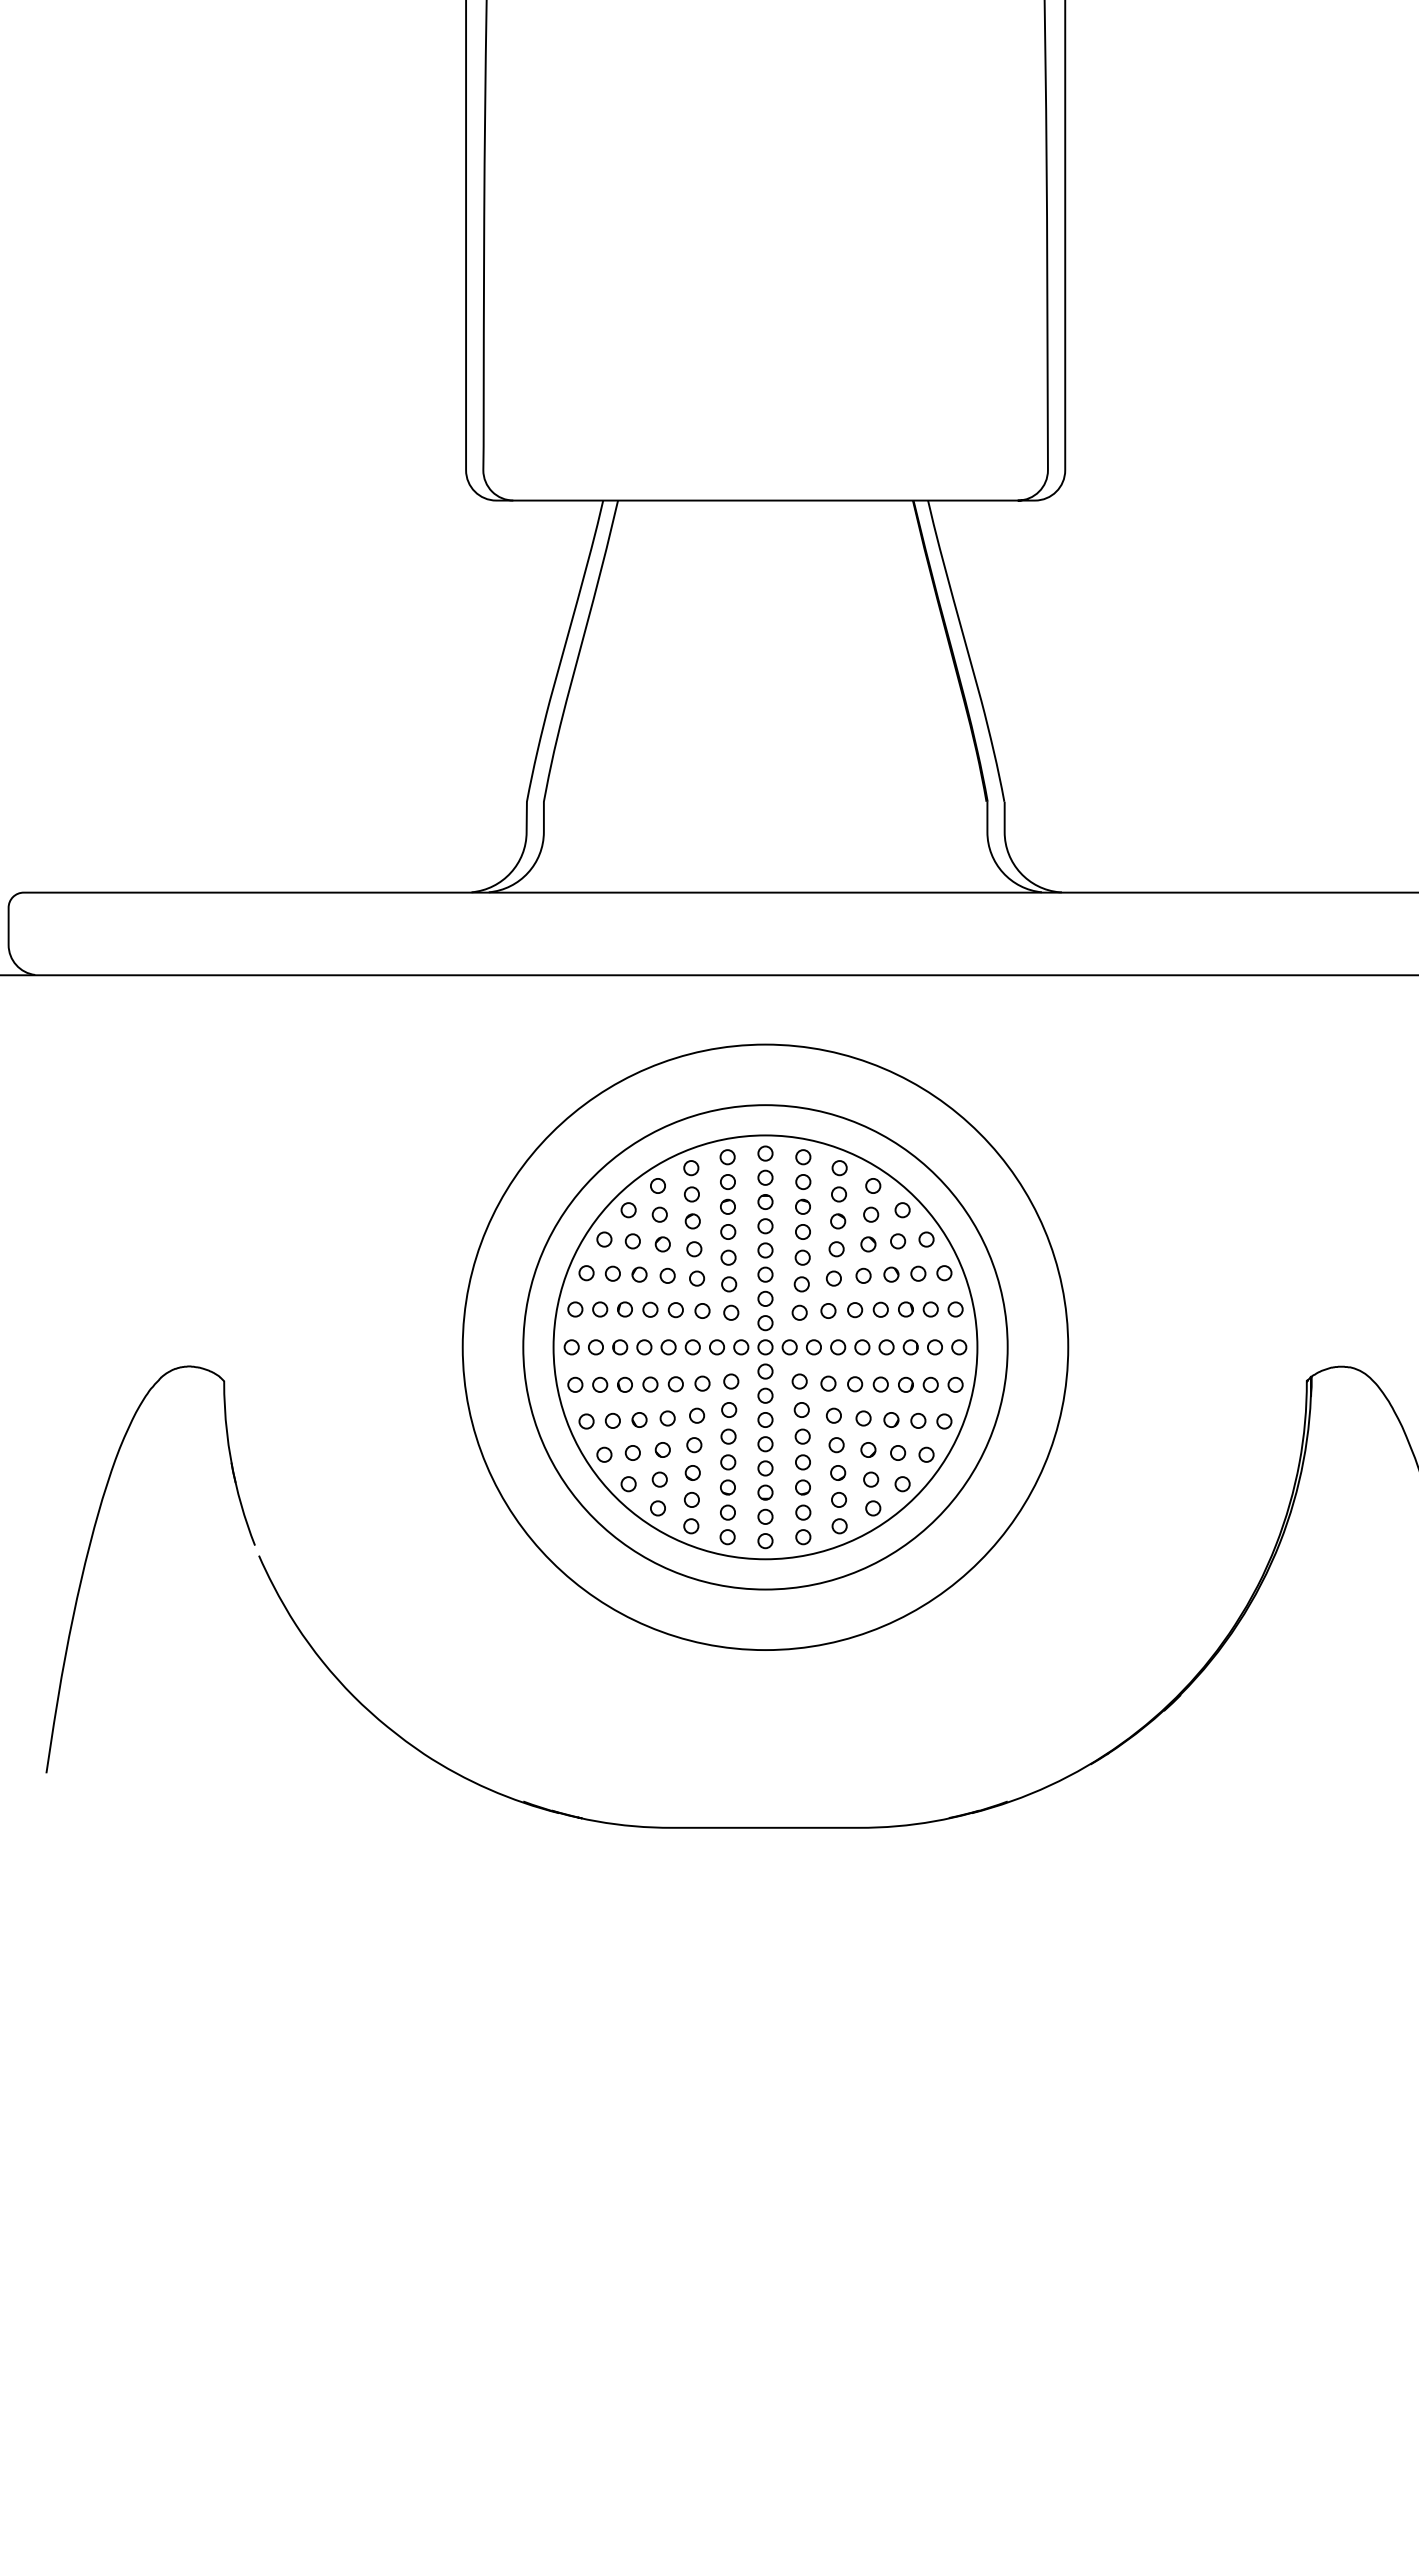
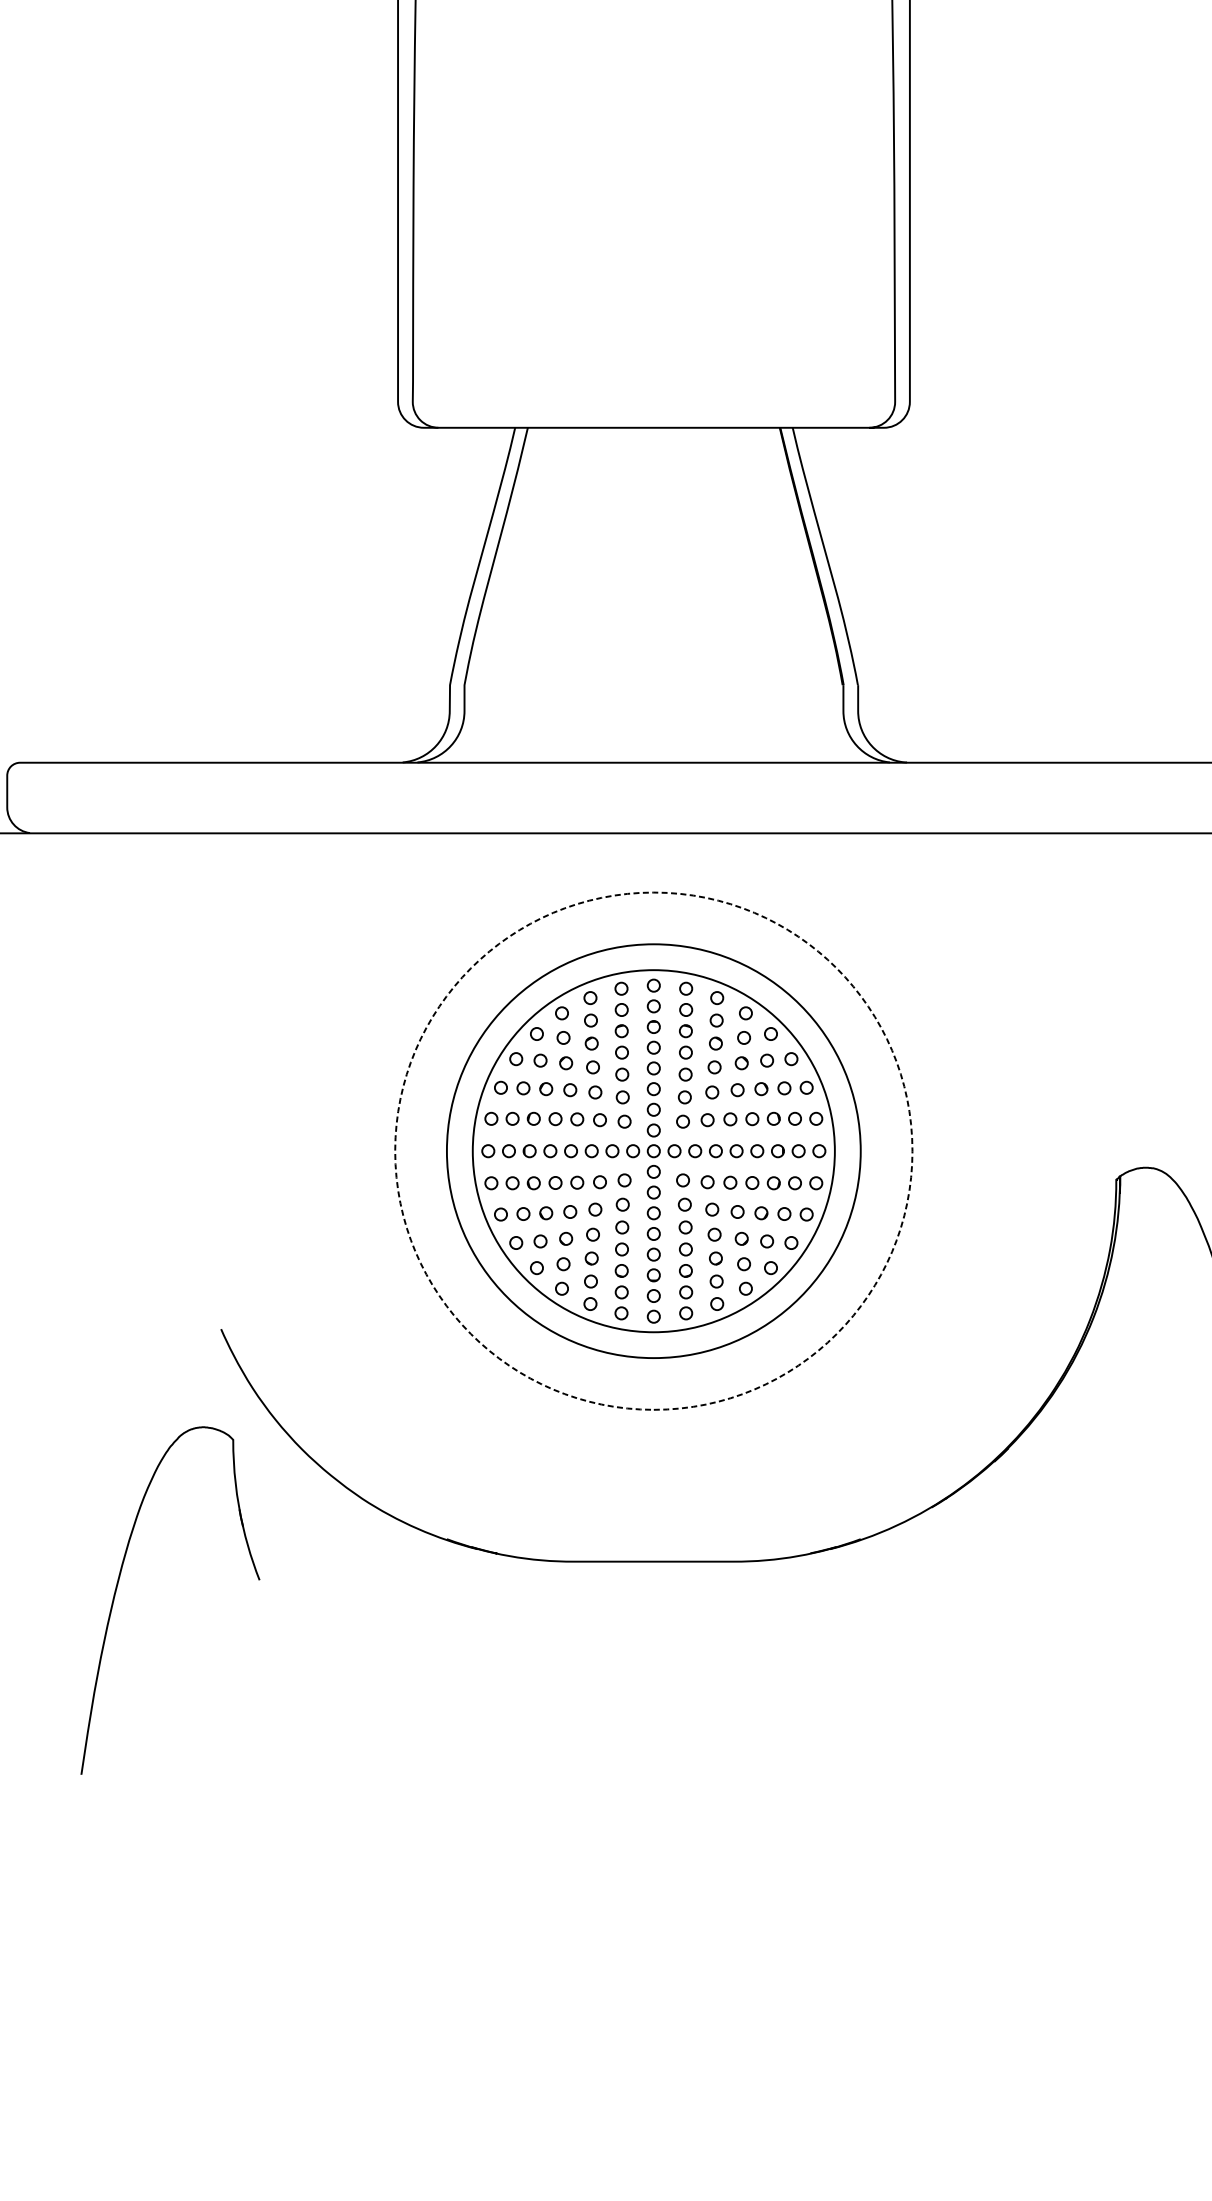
line: (765, 1044) -> (653, 892), solid -> dashed
part: (88, 1555) -> (117, 1588), moved

